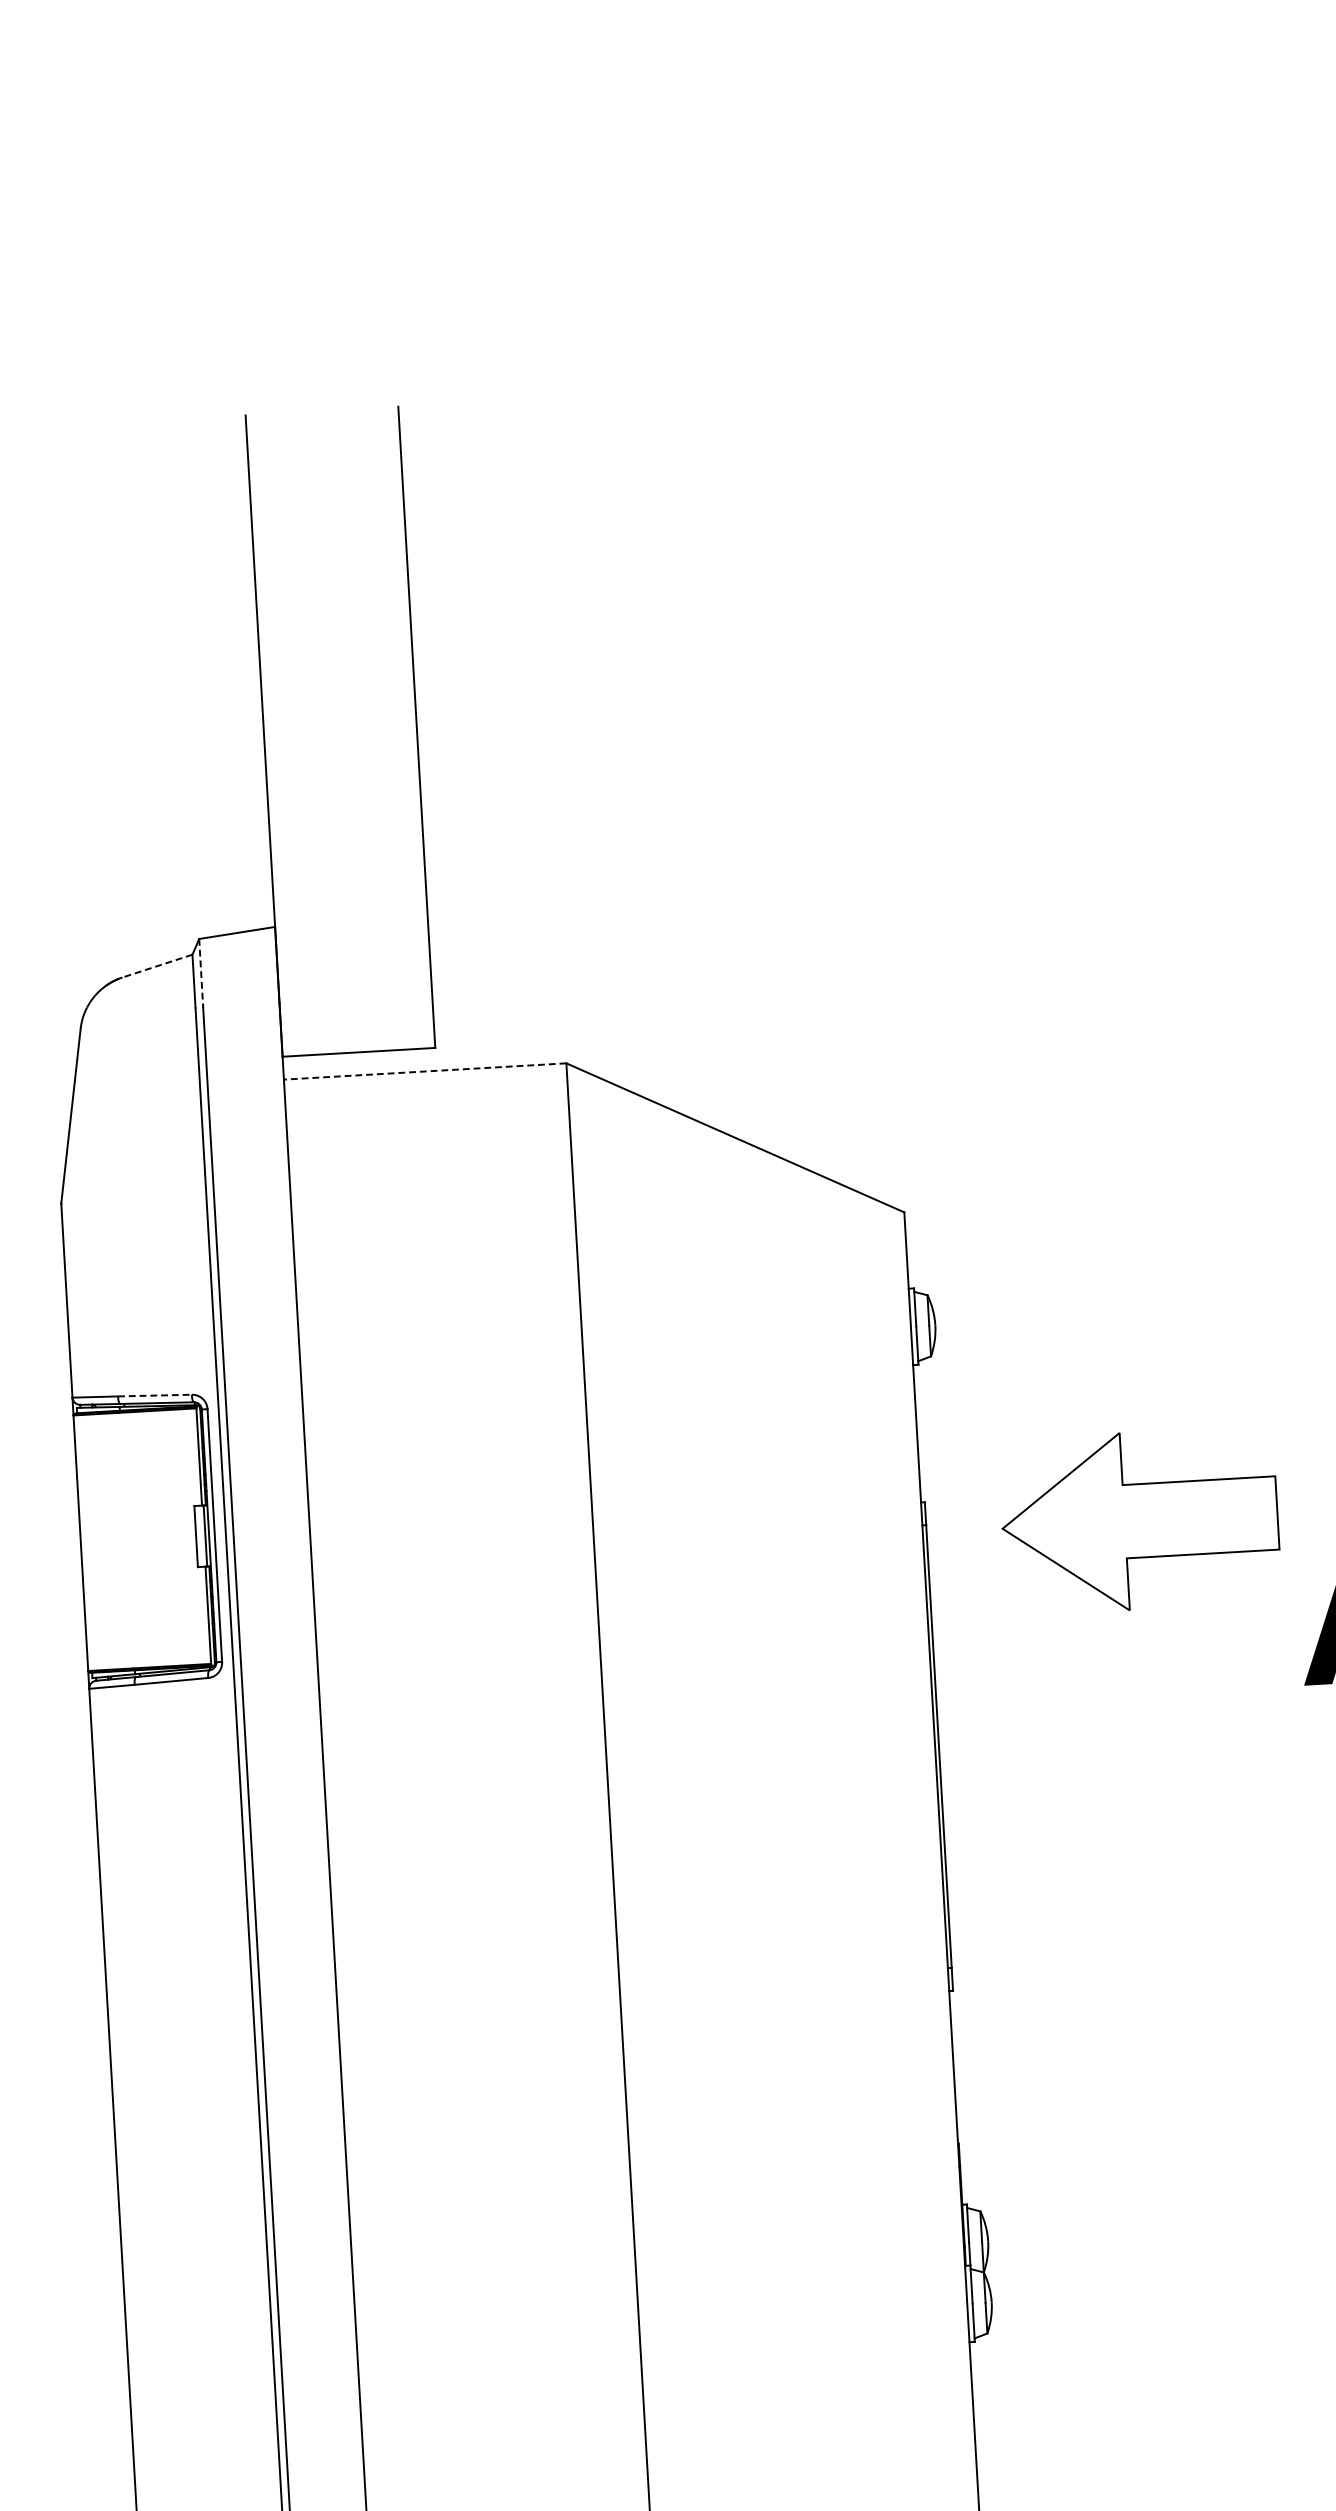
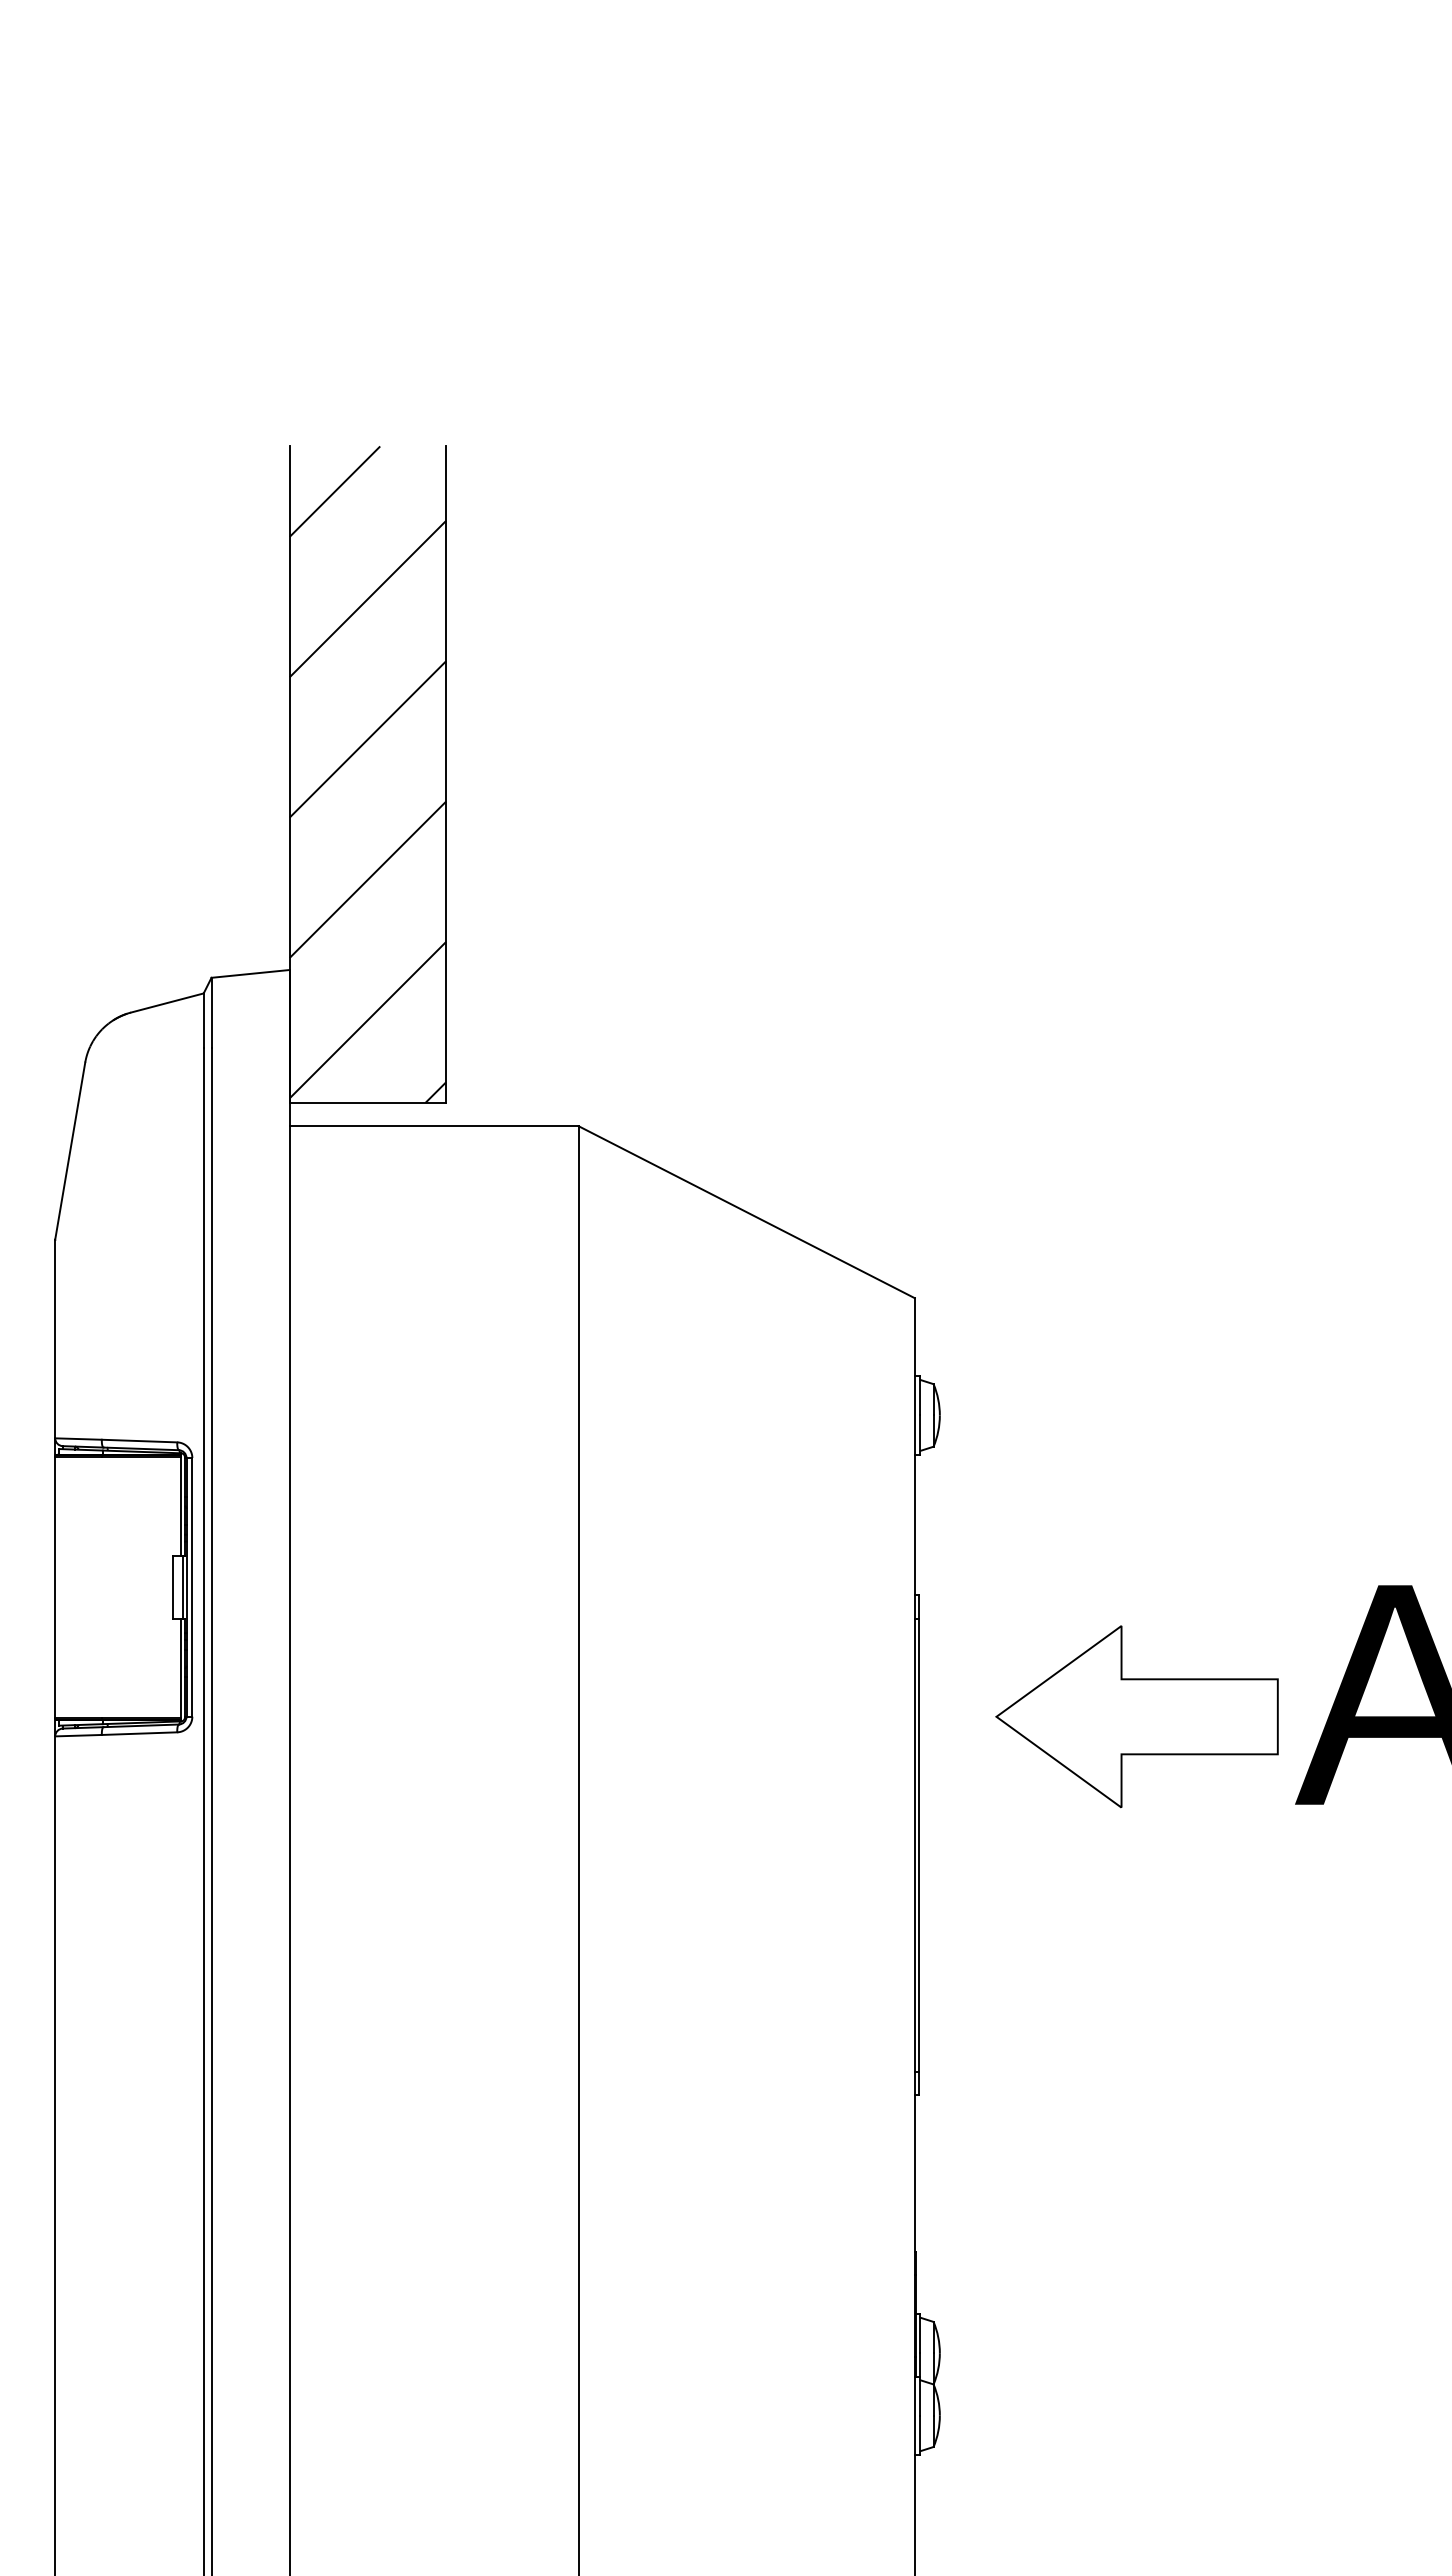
hatch: (340, 731) -> (367, 774), added
line: (157, 966) -> (167, 1003), dashed -> solid
line: (201, 973) -> (211, 1013), dashed -> solid
line: (425, 1071) -> (434, 1126), dashed -> solid
line: (154, 1396) -> (139, 1441), dashed -> solid
part: (1139, 1520) -> (1136, 1716), moved

